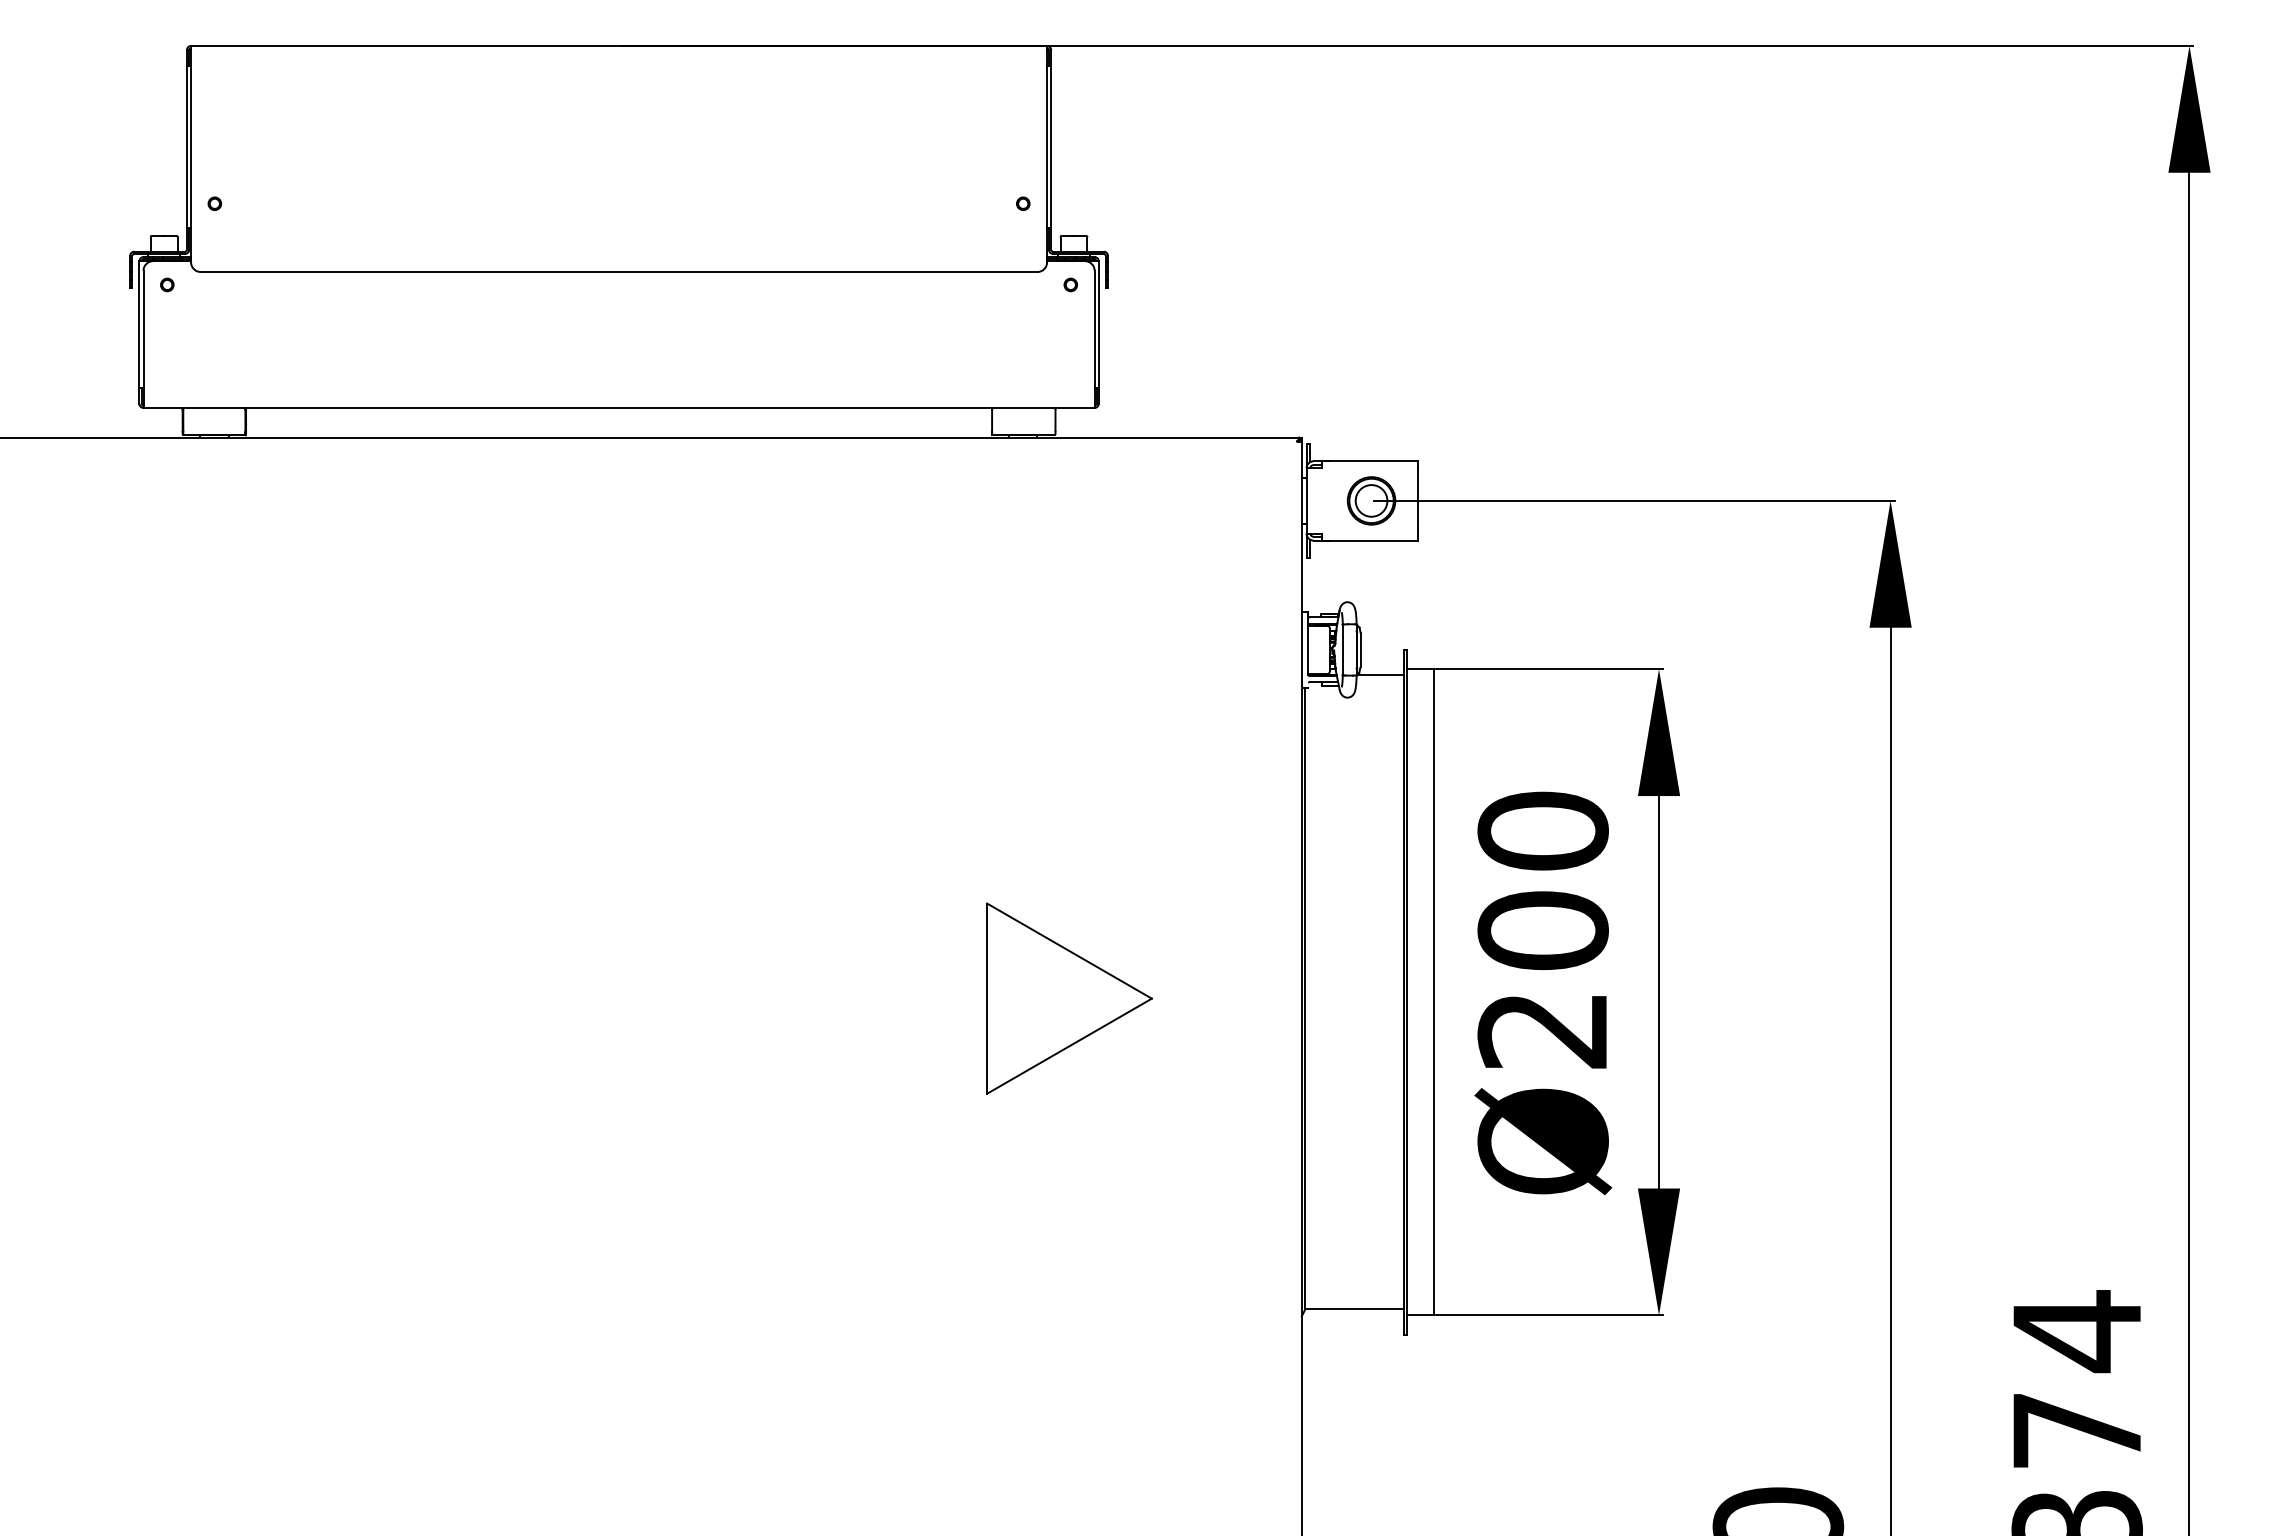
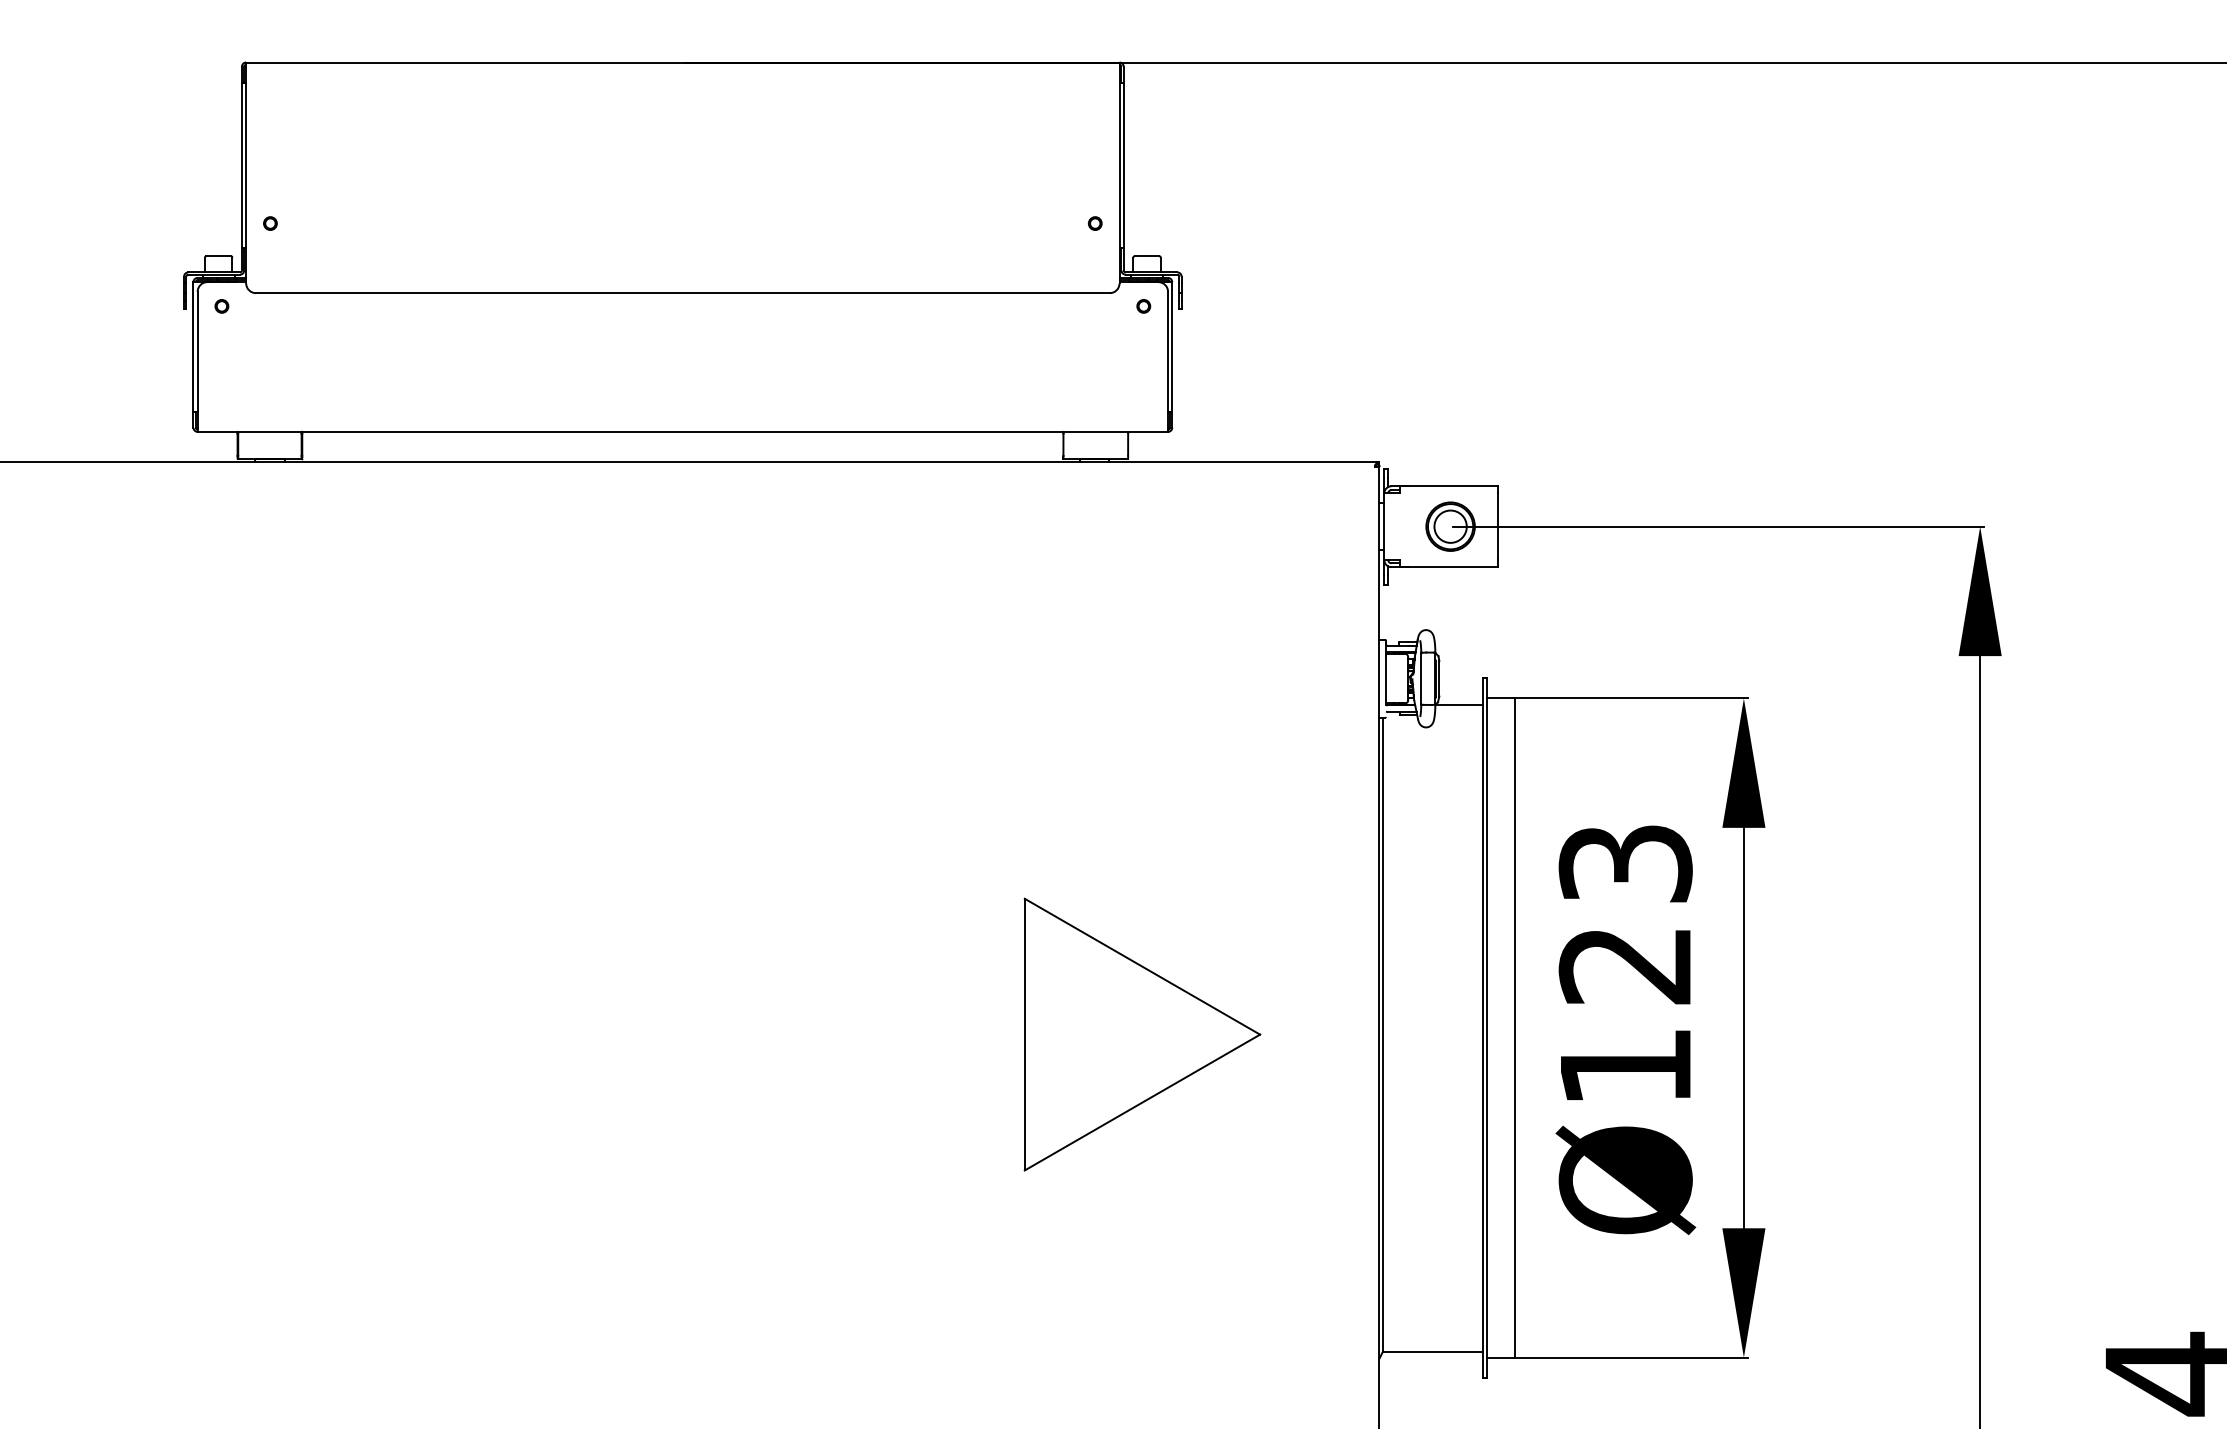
text: (1542, 929) -> (1625, 964), Ø200 -> Ø123
part: (1069, 998) -> (1142, 1034), size x1.4

